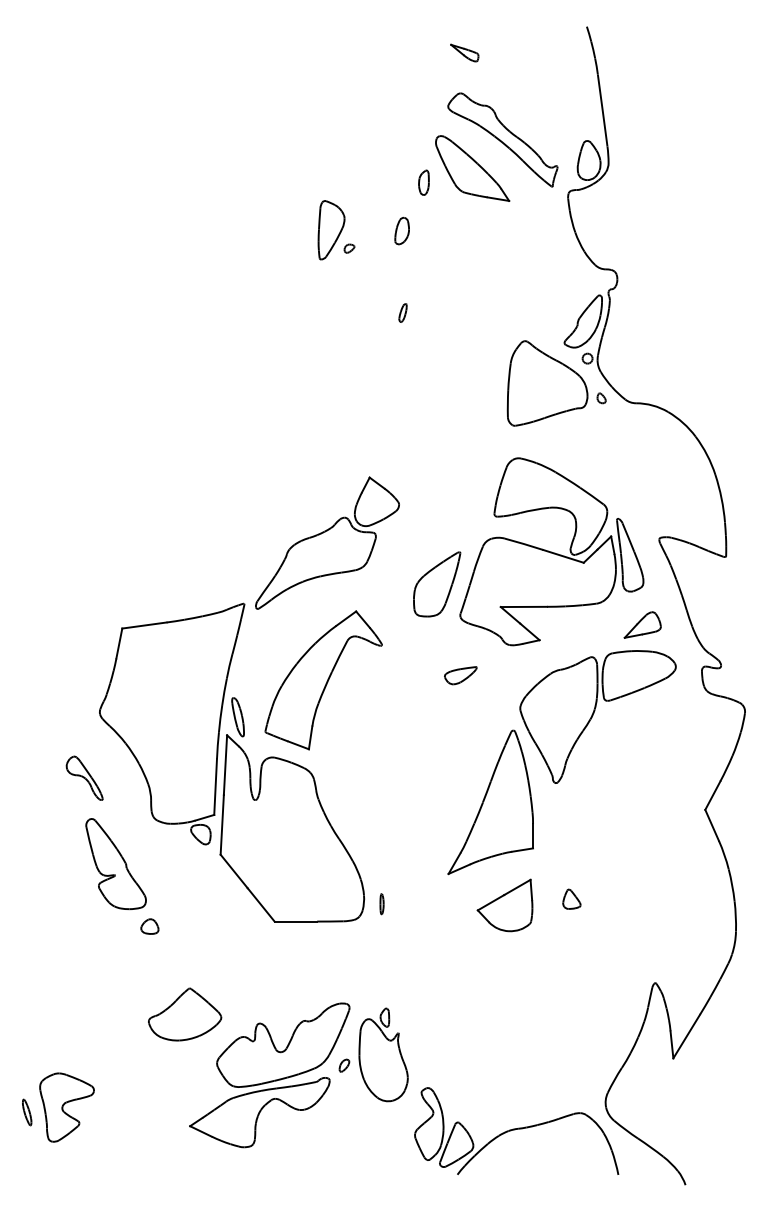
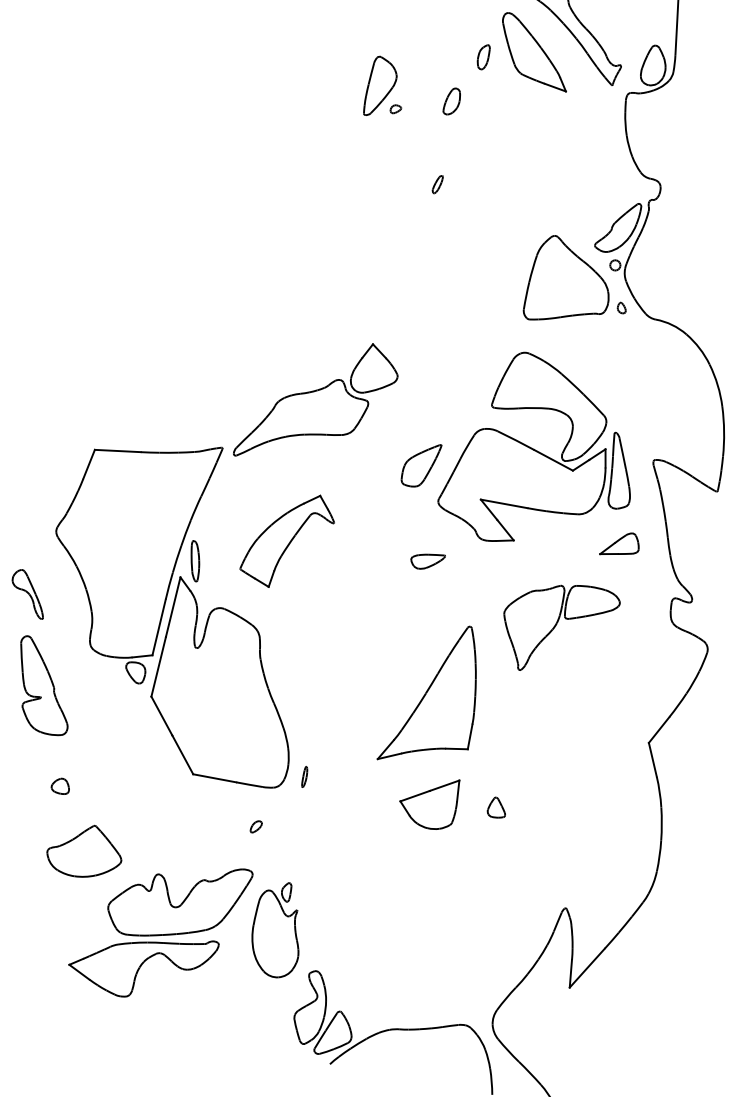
part: (437, 584) -> (421, 464), size x0.7
part: (323, 680) -> (288, 540), size x0.7
part: (597, 716) -> (557, 628), size x0.7
part: (149, 926) -> (60, 785), moved
part: (344, 1065) -> (256, 826), moved

